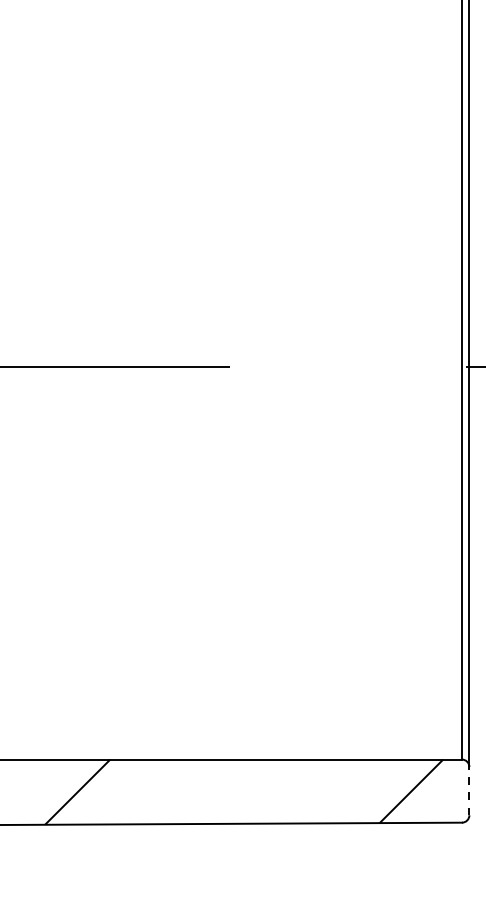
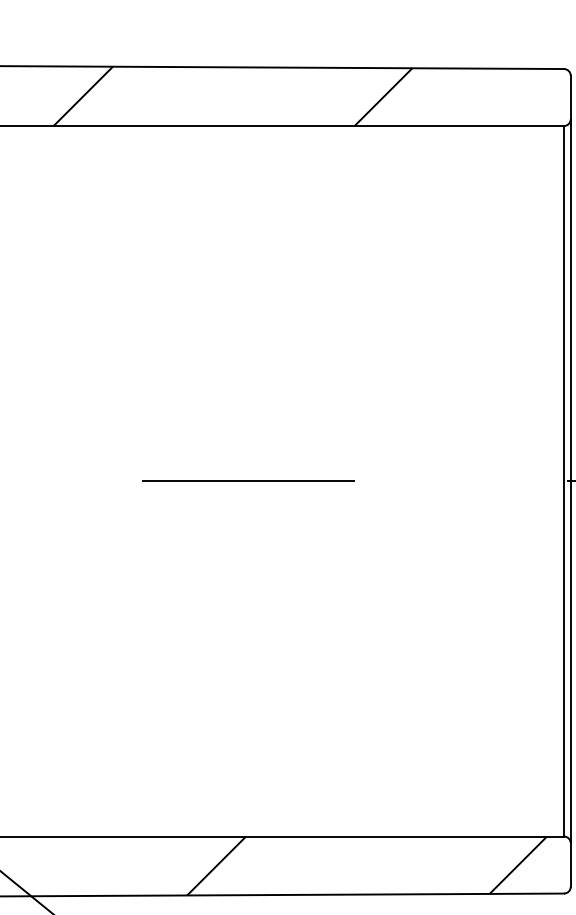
line: (469, 791) -> (570, 865), dashed -> solid

